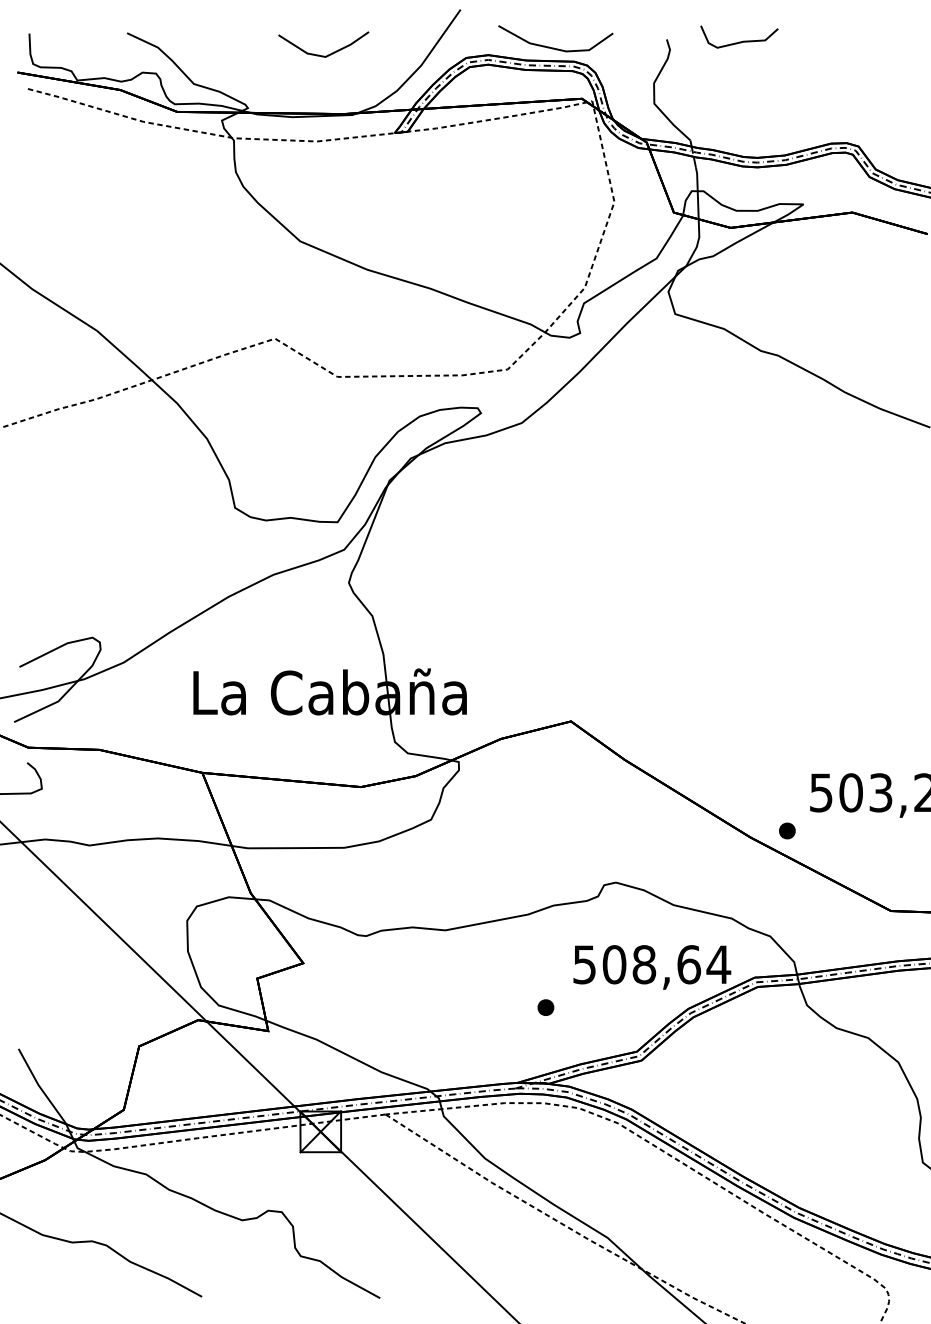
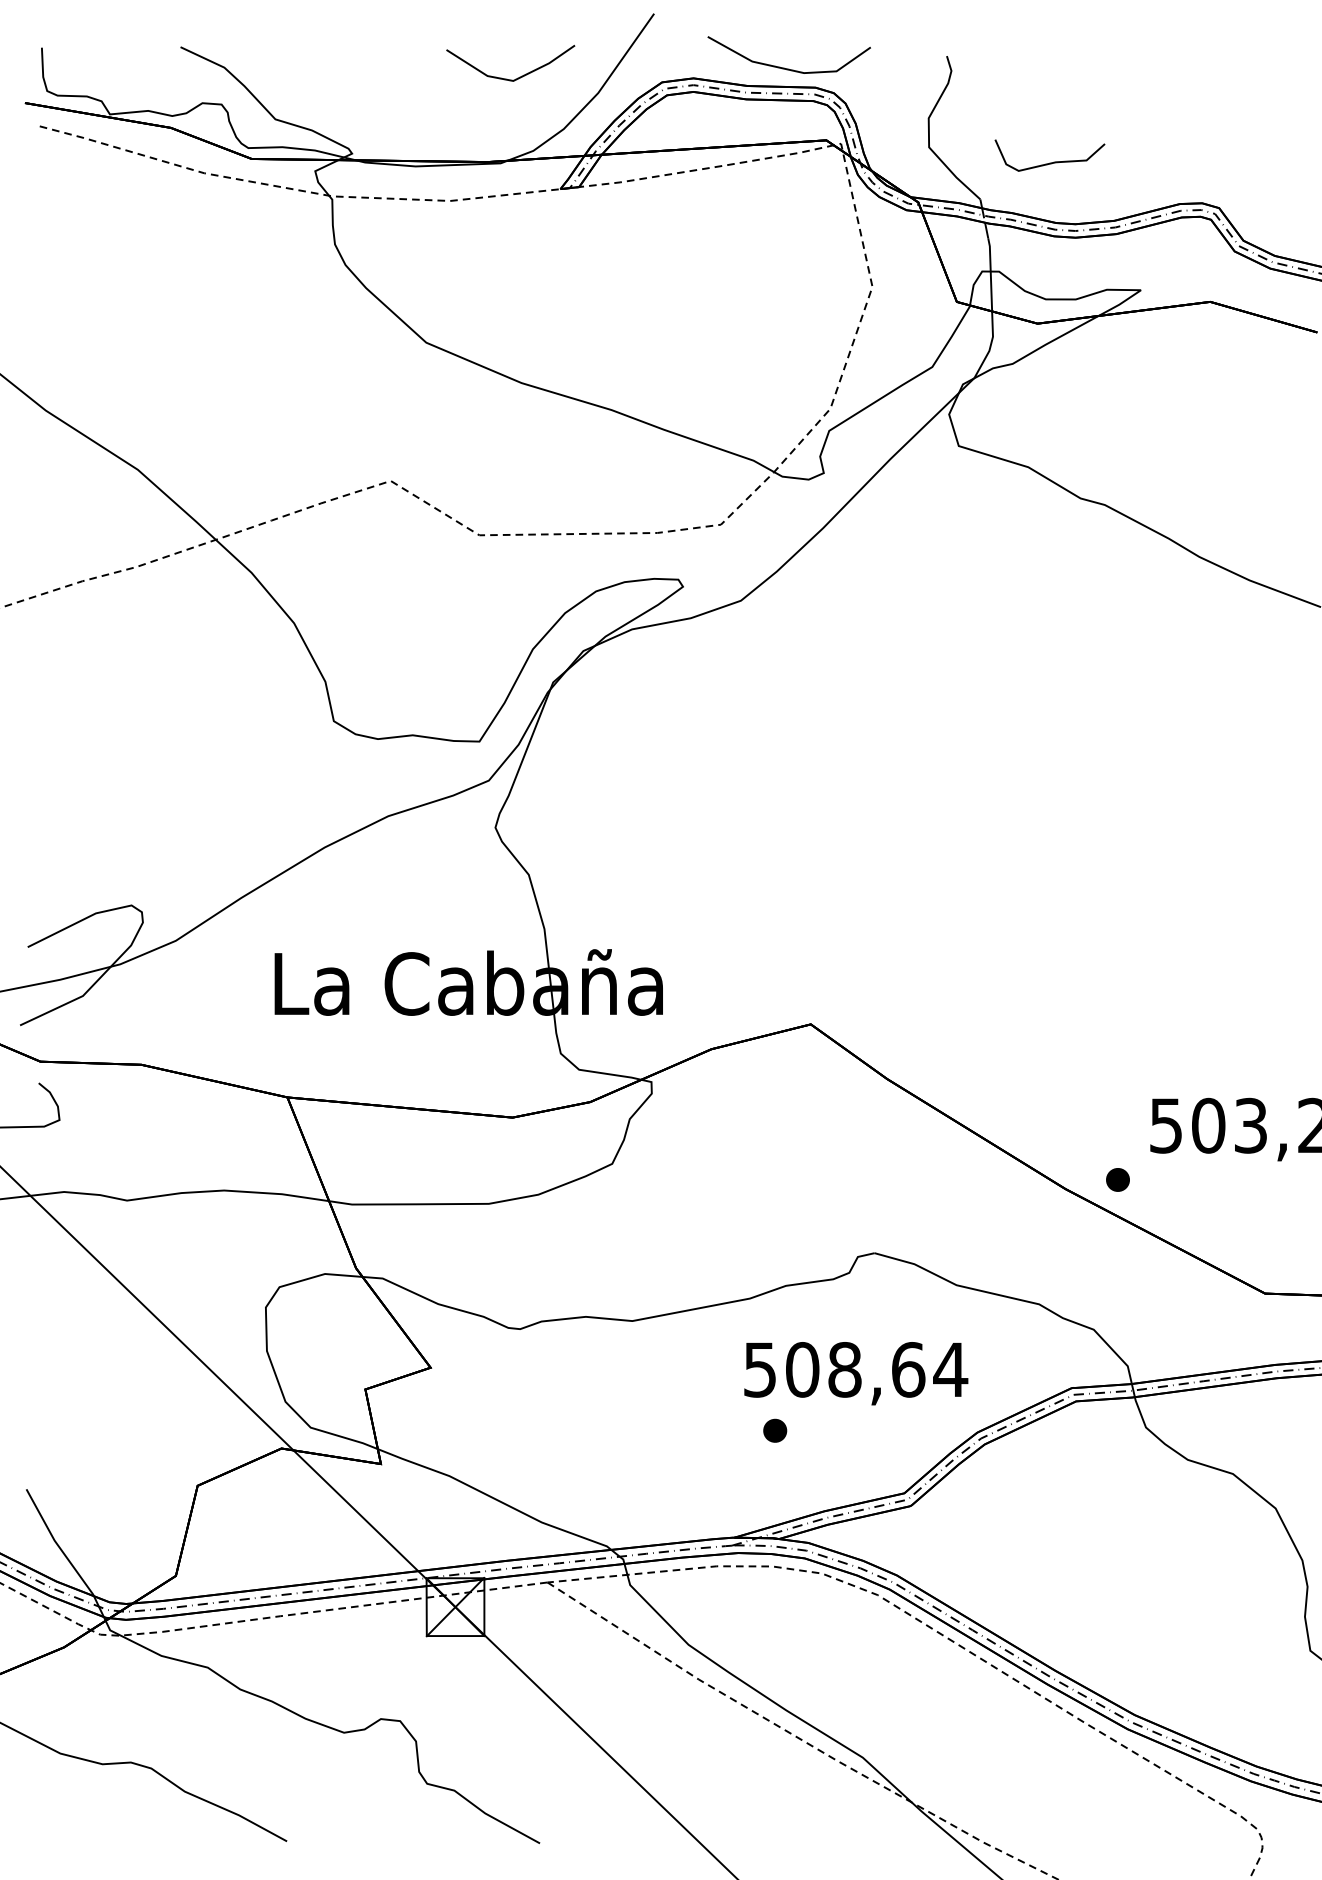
curve: (739, 41) -> (1049, 162), moved
line: (320, 55) -> (506, 78), moved
text: (652, 967) -> (856, 1373), moved

